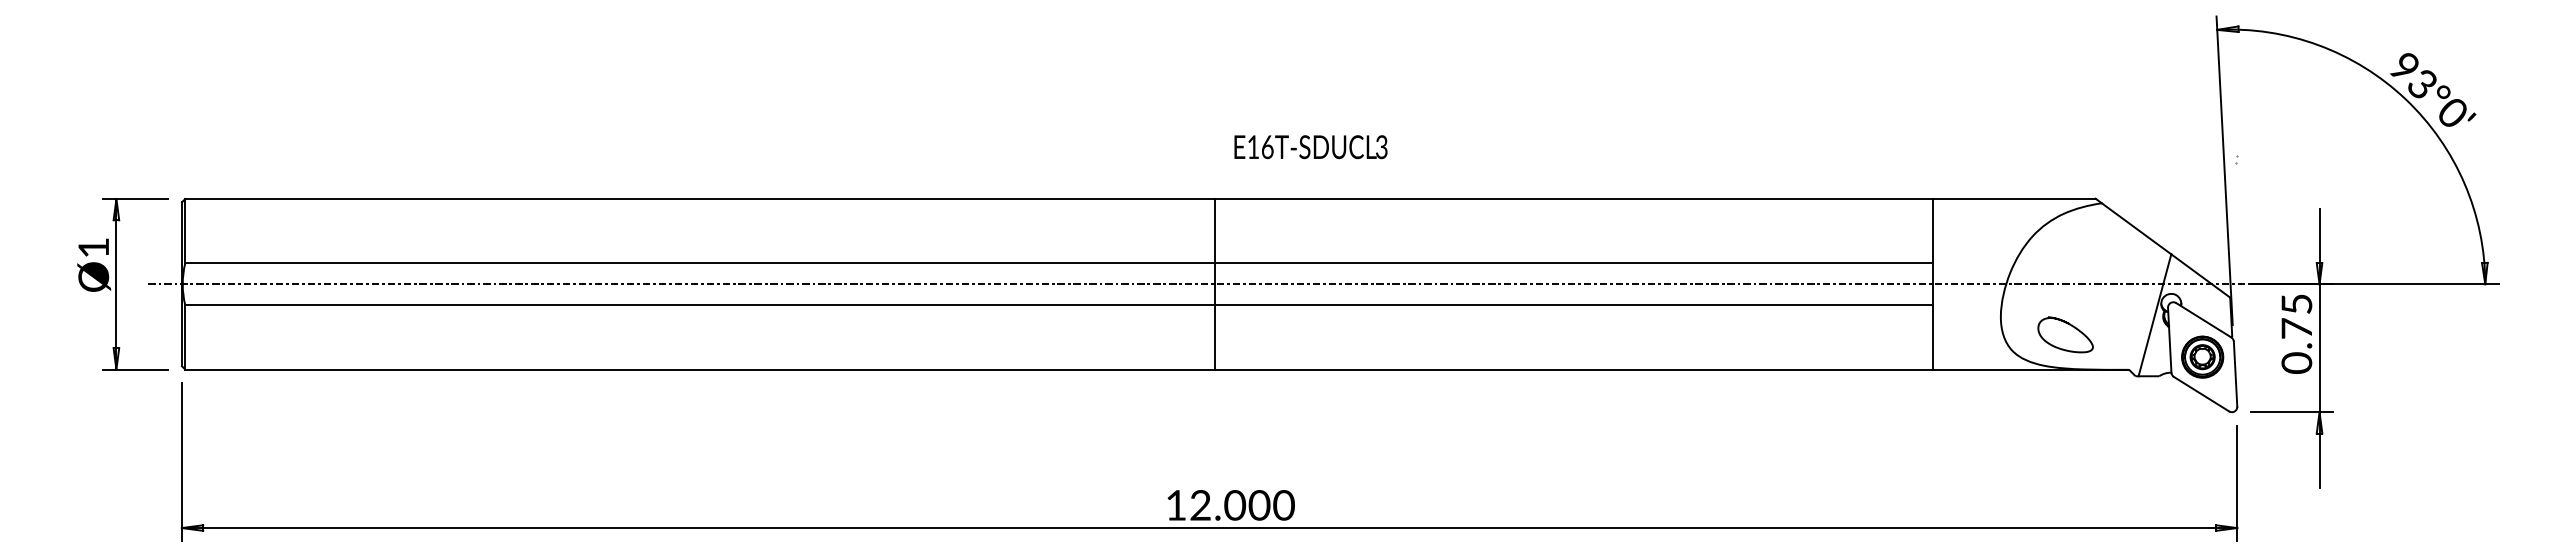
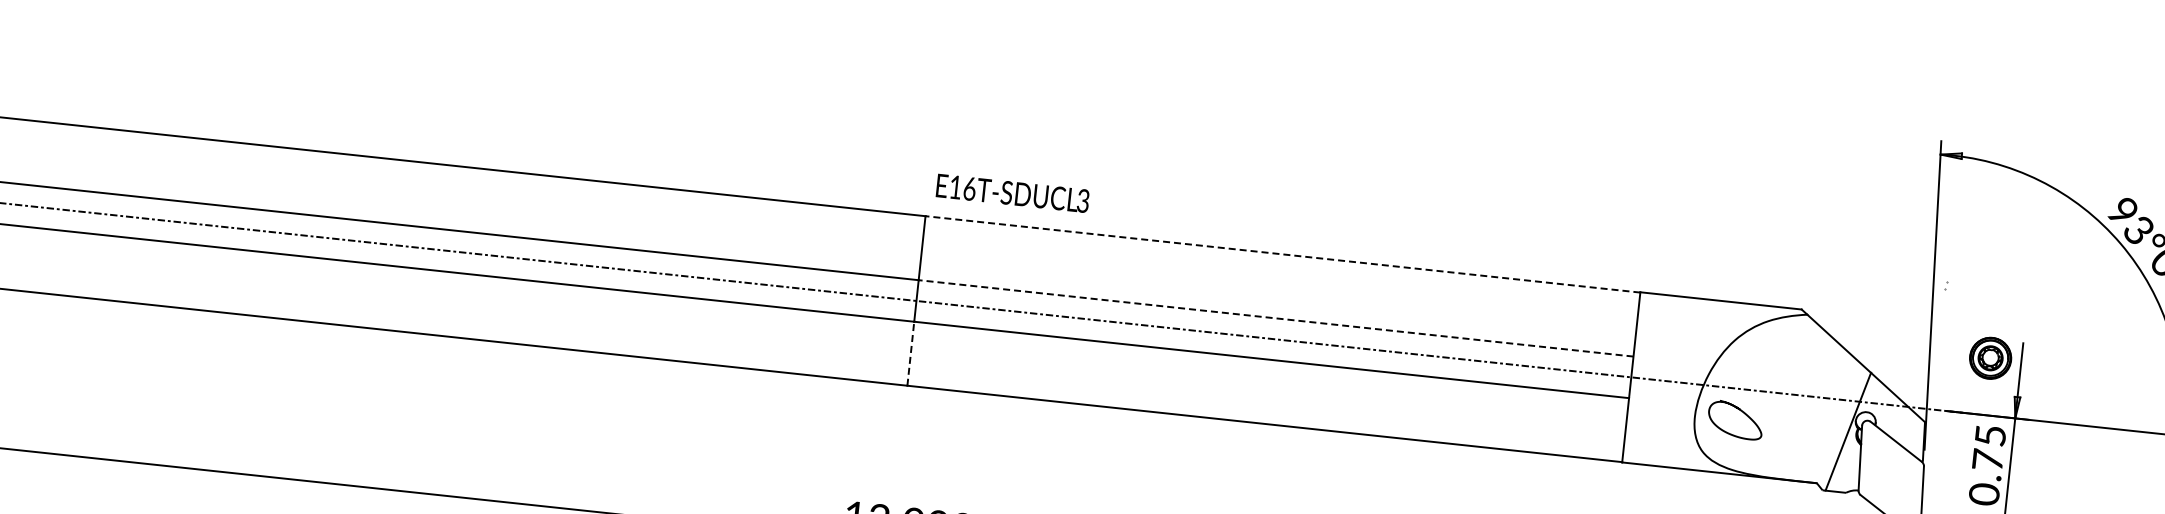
text: (1310, 147) -> (1012, 193), moved
line: (1573, 199) -> (1282, 254), solid -> dashed
line: (1573, 263) -> (1275, 318), solid -> dashed
curve: (2069, 325) -> (1740, 411), moved
line: (1214, 336) -> (910, 352), solid -> dashed
part: (2202, 356) -> (1990, 357), moved

